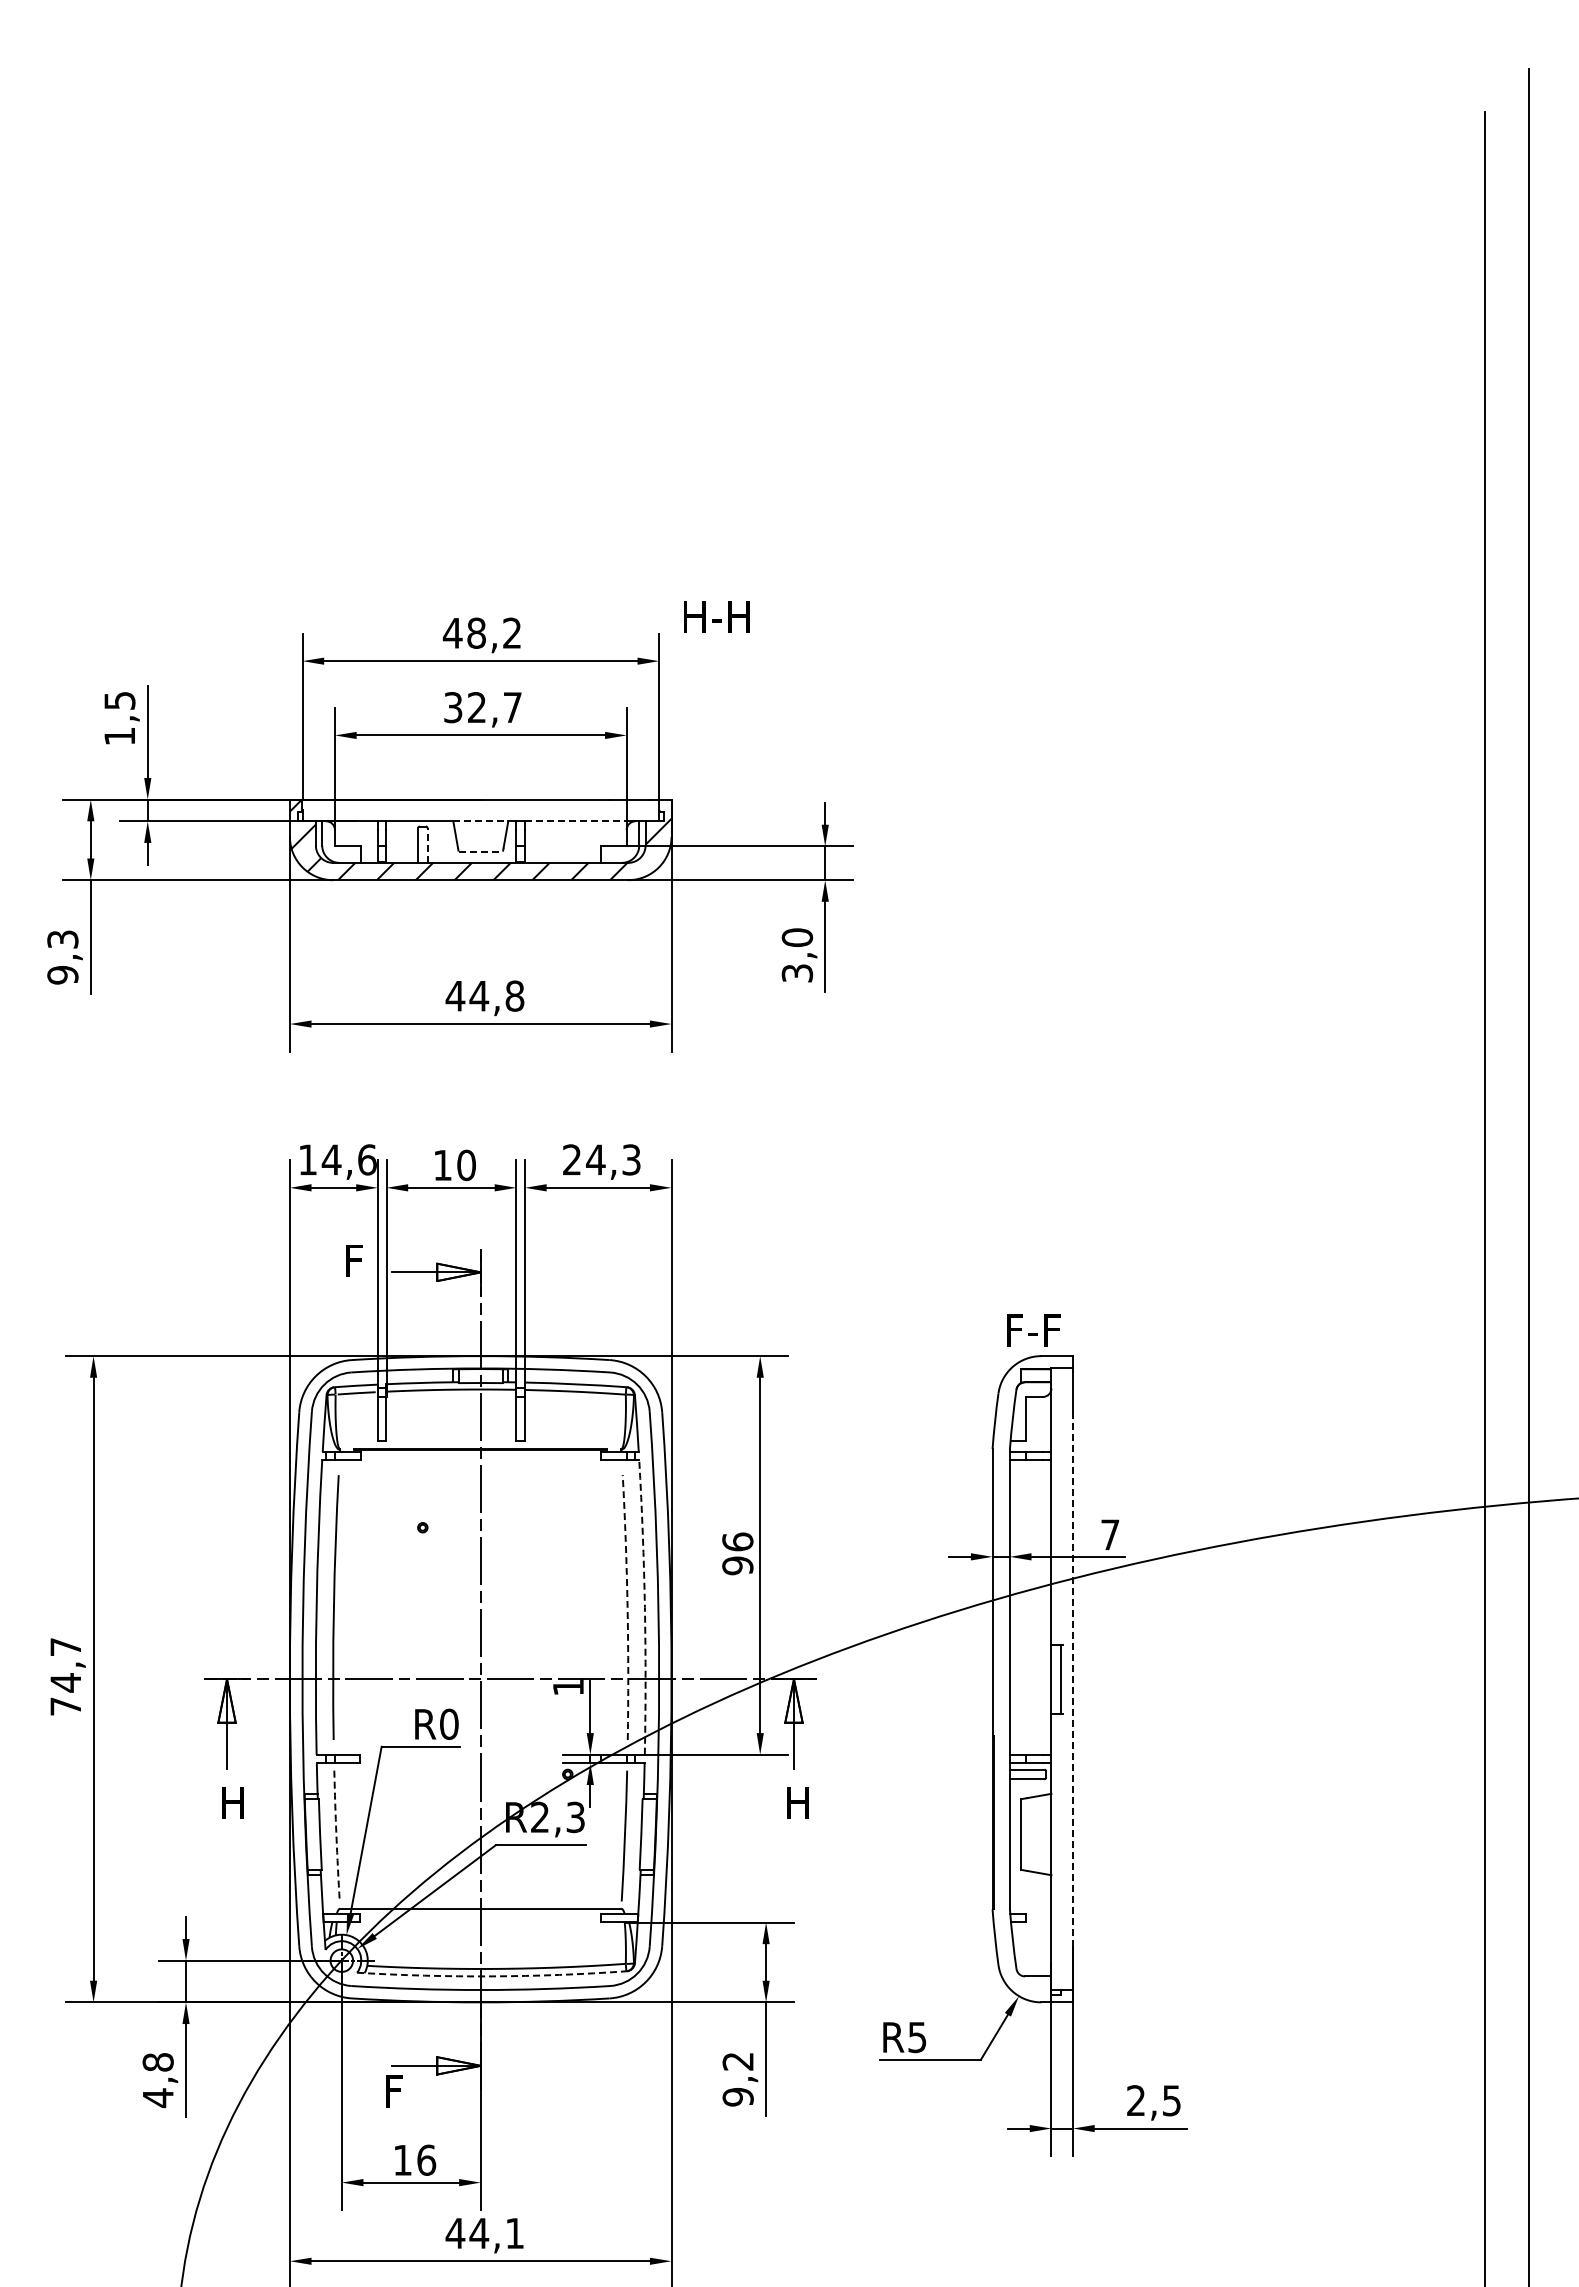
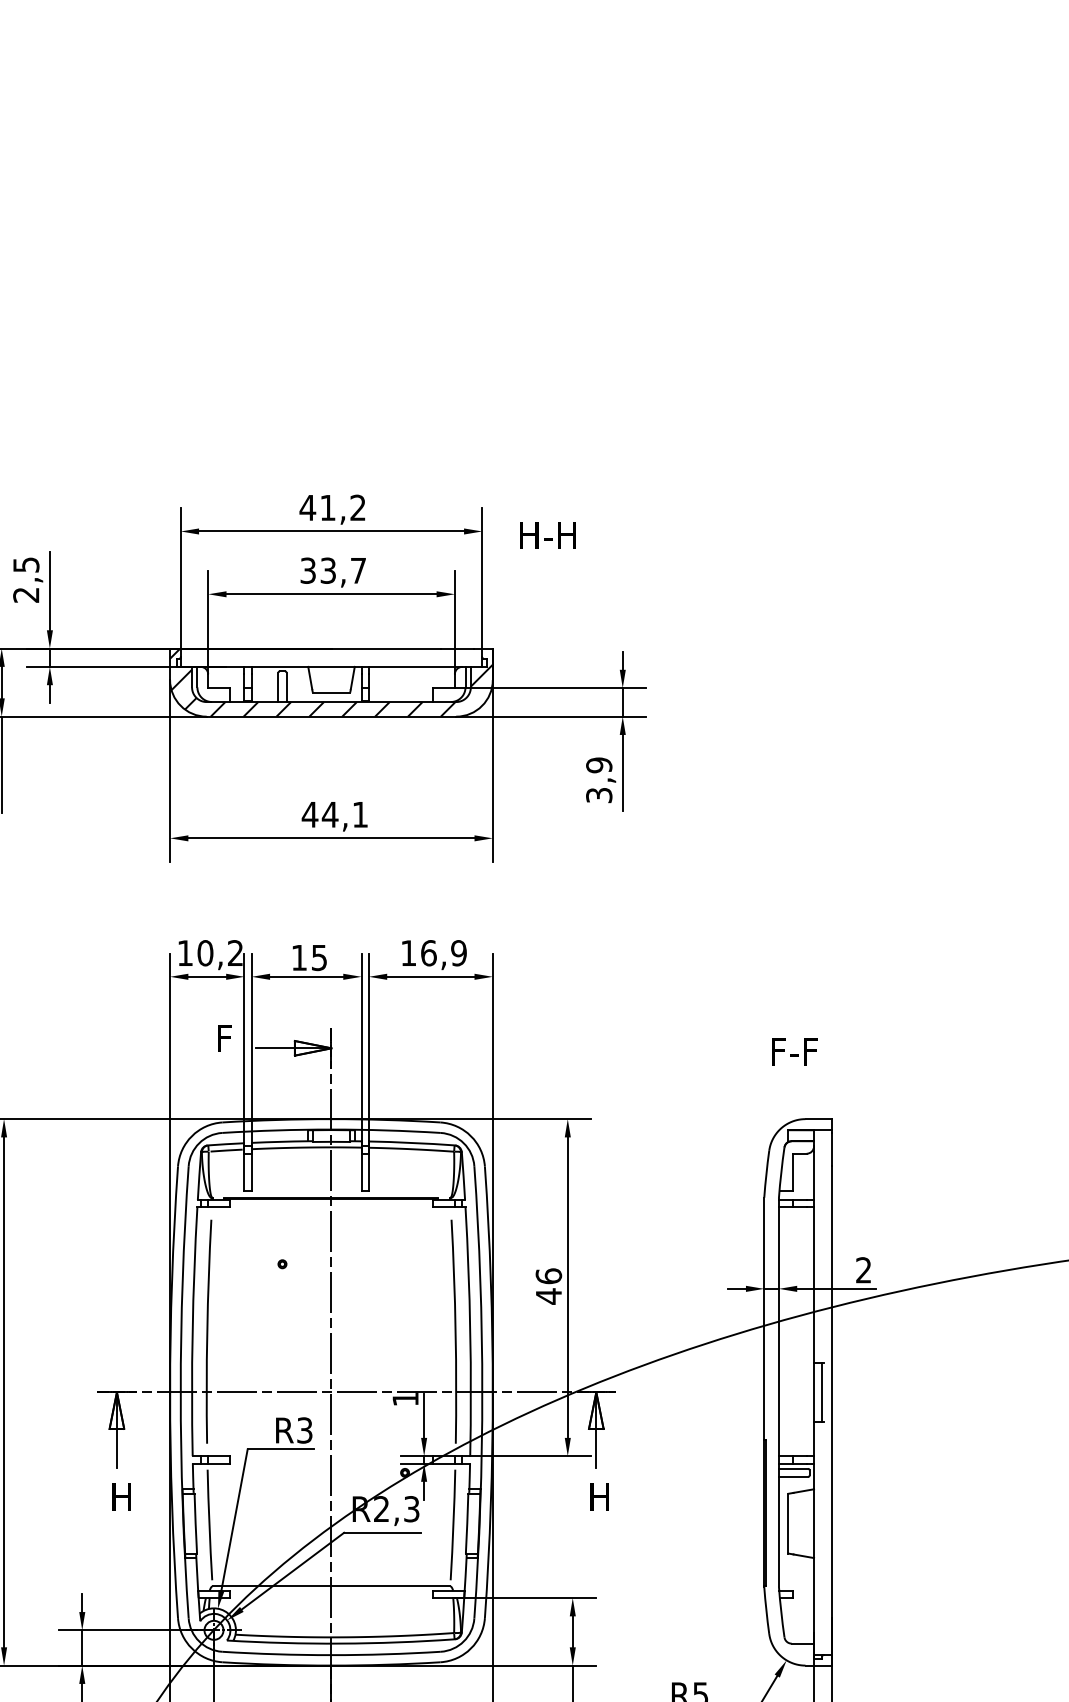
text: (716, 616) -> (547, 535), moved
text: (476, 632) -> (327, 507), 48,2 -> 41,2
text: (476, 707) -> (327, 570), 32,7 -> 33,7
text: (119, 736) -> (25, 595), 1,5 -> 2,5
line: (481, 821) -> (332, 667), dashed -> solid
line: (575, 821) -> (411, 667), dashed -> solid
line: (427, 845) -> (286, 687), dashed -> solid
line: (481, 851) -> (332, 692), dashed -> solid
text: (797, 937) -> (599, 765), 3,0 -> 3,9
text: (514, 995) -> (360, 814), 44,8 -> 44,1
text: (348, 1159) -> (219, 952), 14,6 -> 10,2
text: (601, 1159) -> (433, 952), 24,3 -> 16,9
text: (466, 1165) -> (319, 957), 10 -> 15
text: (1033, 1330) -> (794, 1051), moved
text: (1110, 1534) -> (863, 1269), 7 -> 2
text: (737, 1565) -> (548, 1296), 96 -> 46
arc: (627, 1607) -> (455, 1331), dashed -> solid
arc: (644, 1607) -> (469, 1331), dashed -> solid
line: (1073, 1679) -> (832, 1392), dashed -> solid
text: (449, 1723) -> (305, 1429), R0 -> R3
arc: (336, 1836) -> (209, 1525), dashed -> solid
arc: (492, 1976) -> (341, 1643), dashed -> solid

